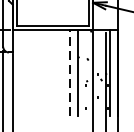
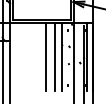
line: (58, 72) -> (46, 57), added
line: (70, 72) -> (55, 57), dashed -> solid

